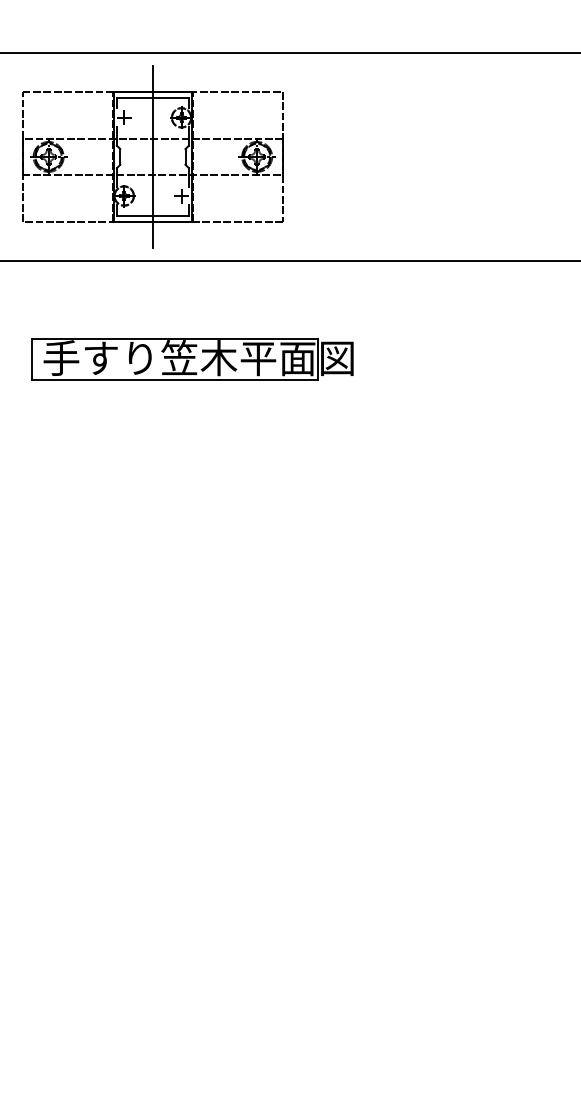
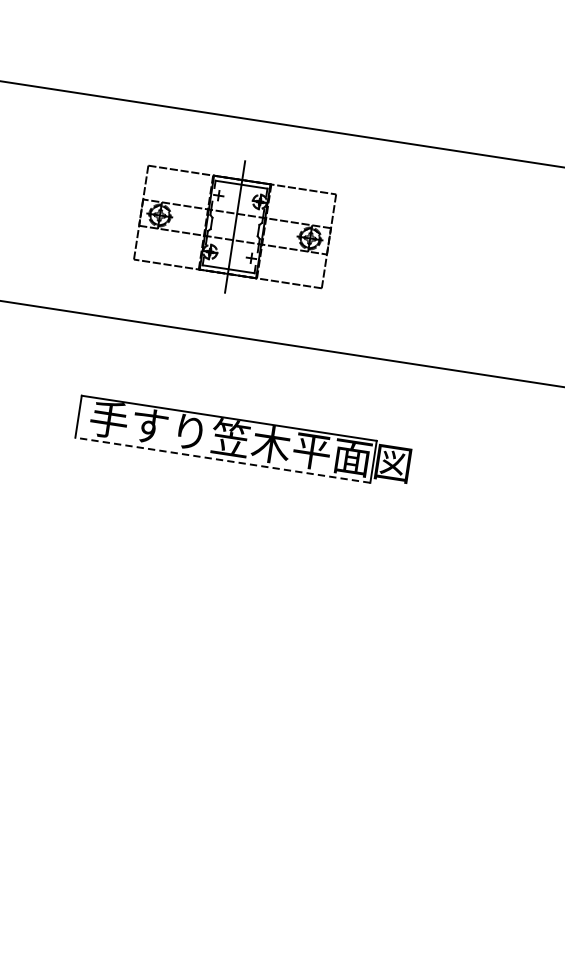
part: (152, 156) -> (234, 226), size x0.7
line: (174, 380) -> (222, 460), solid -> dashed

